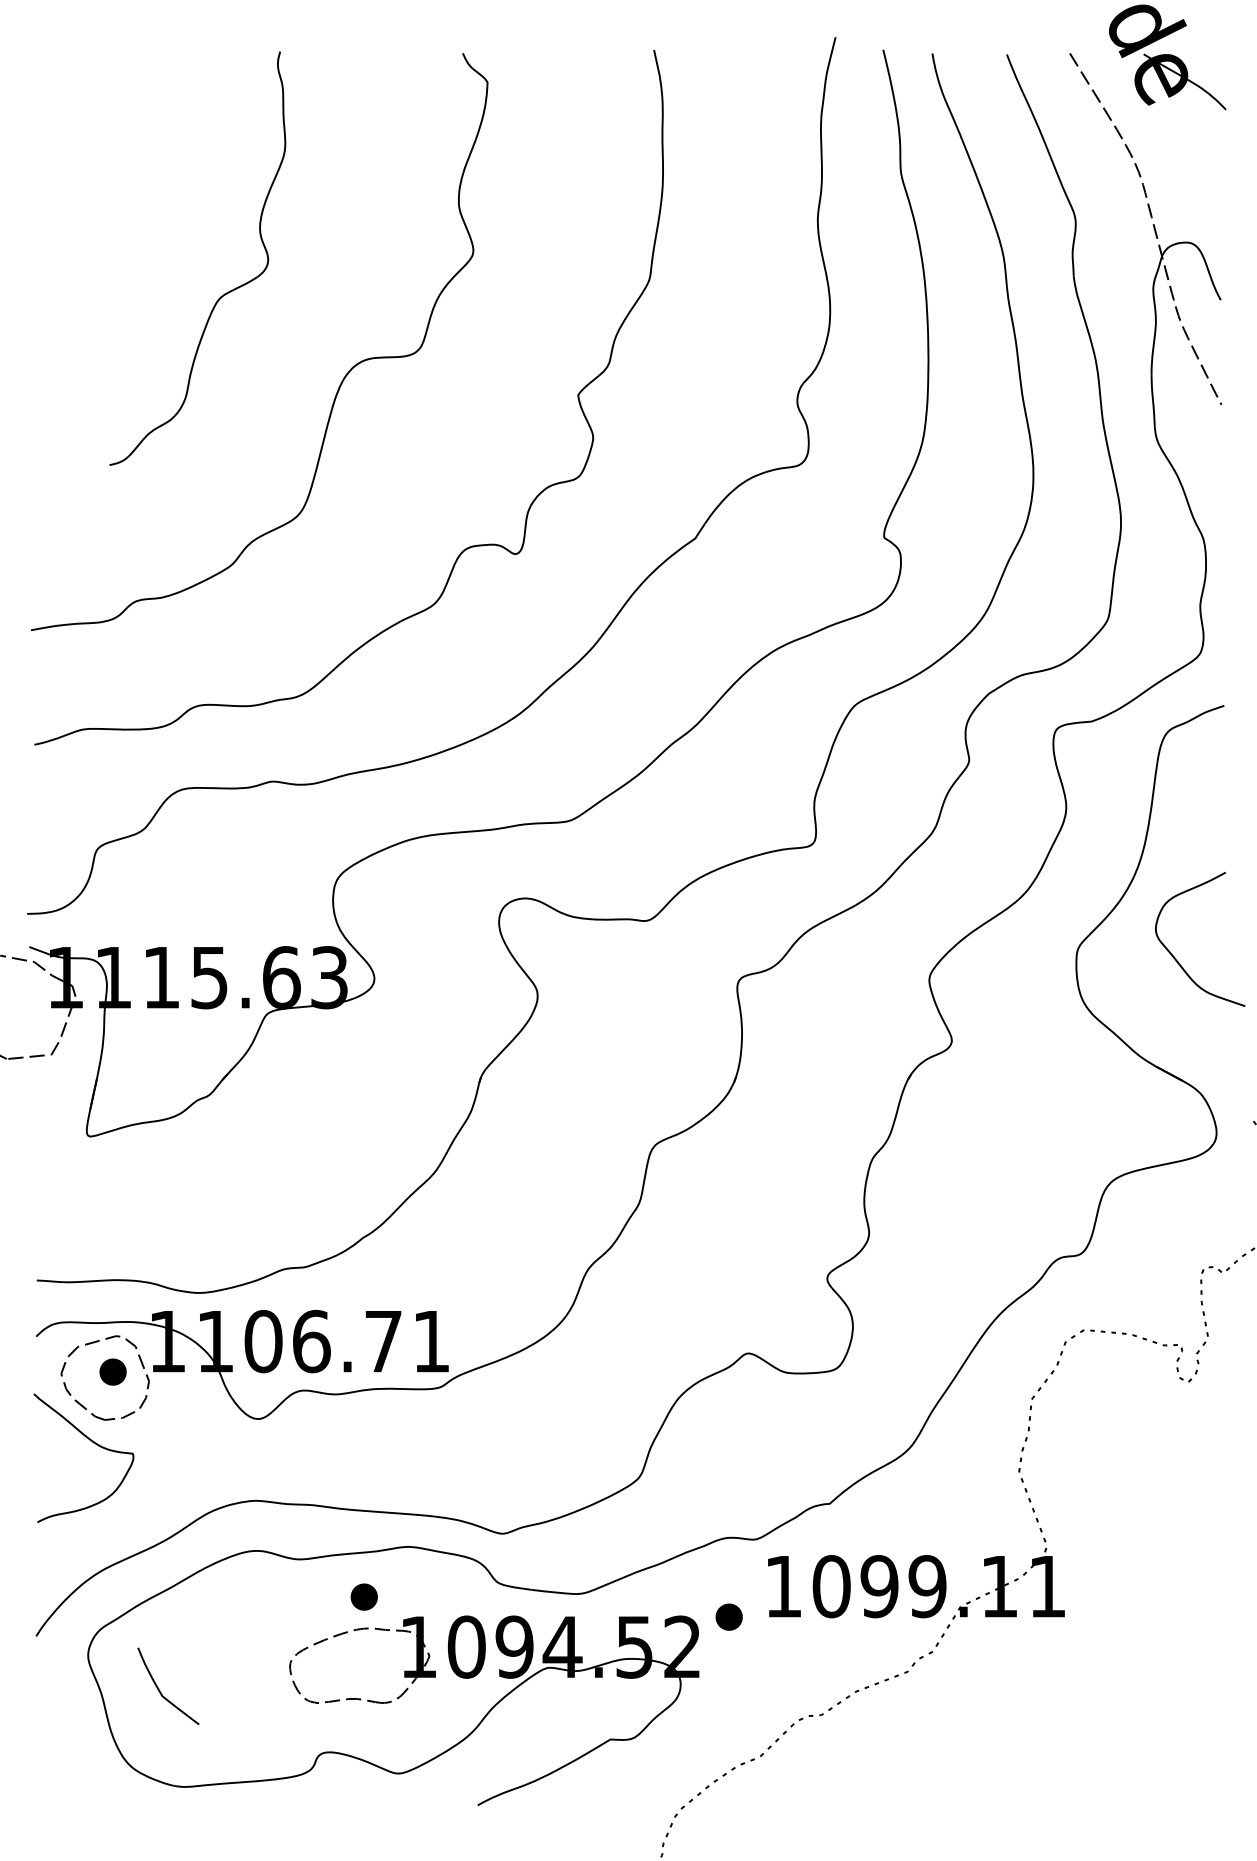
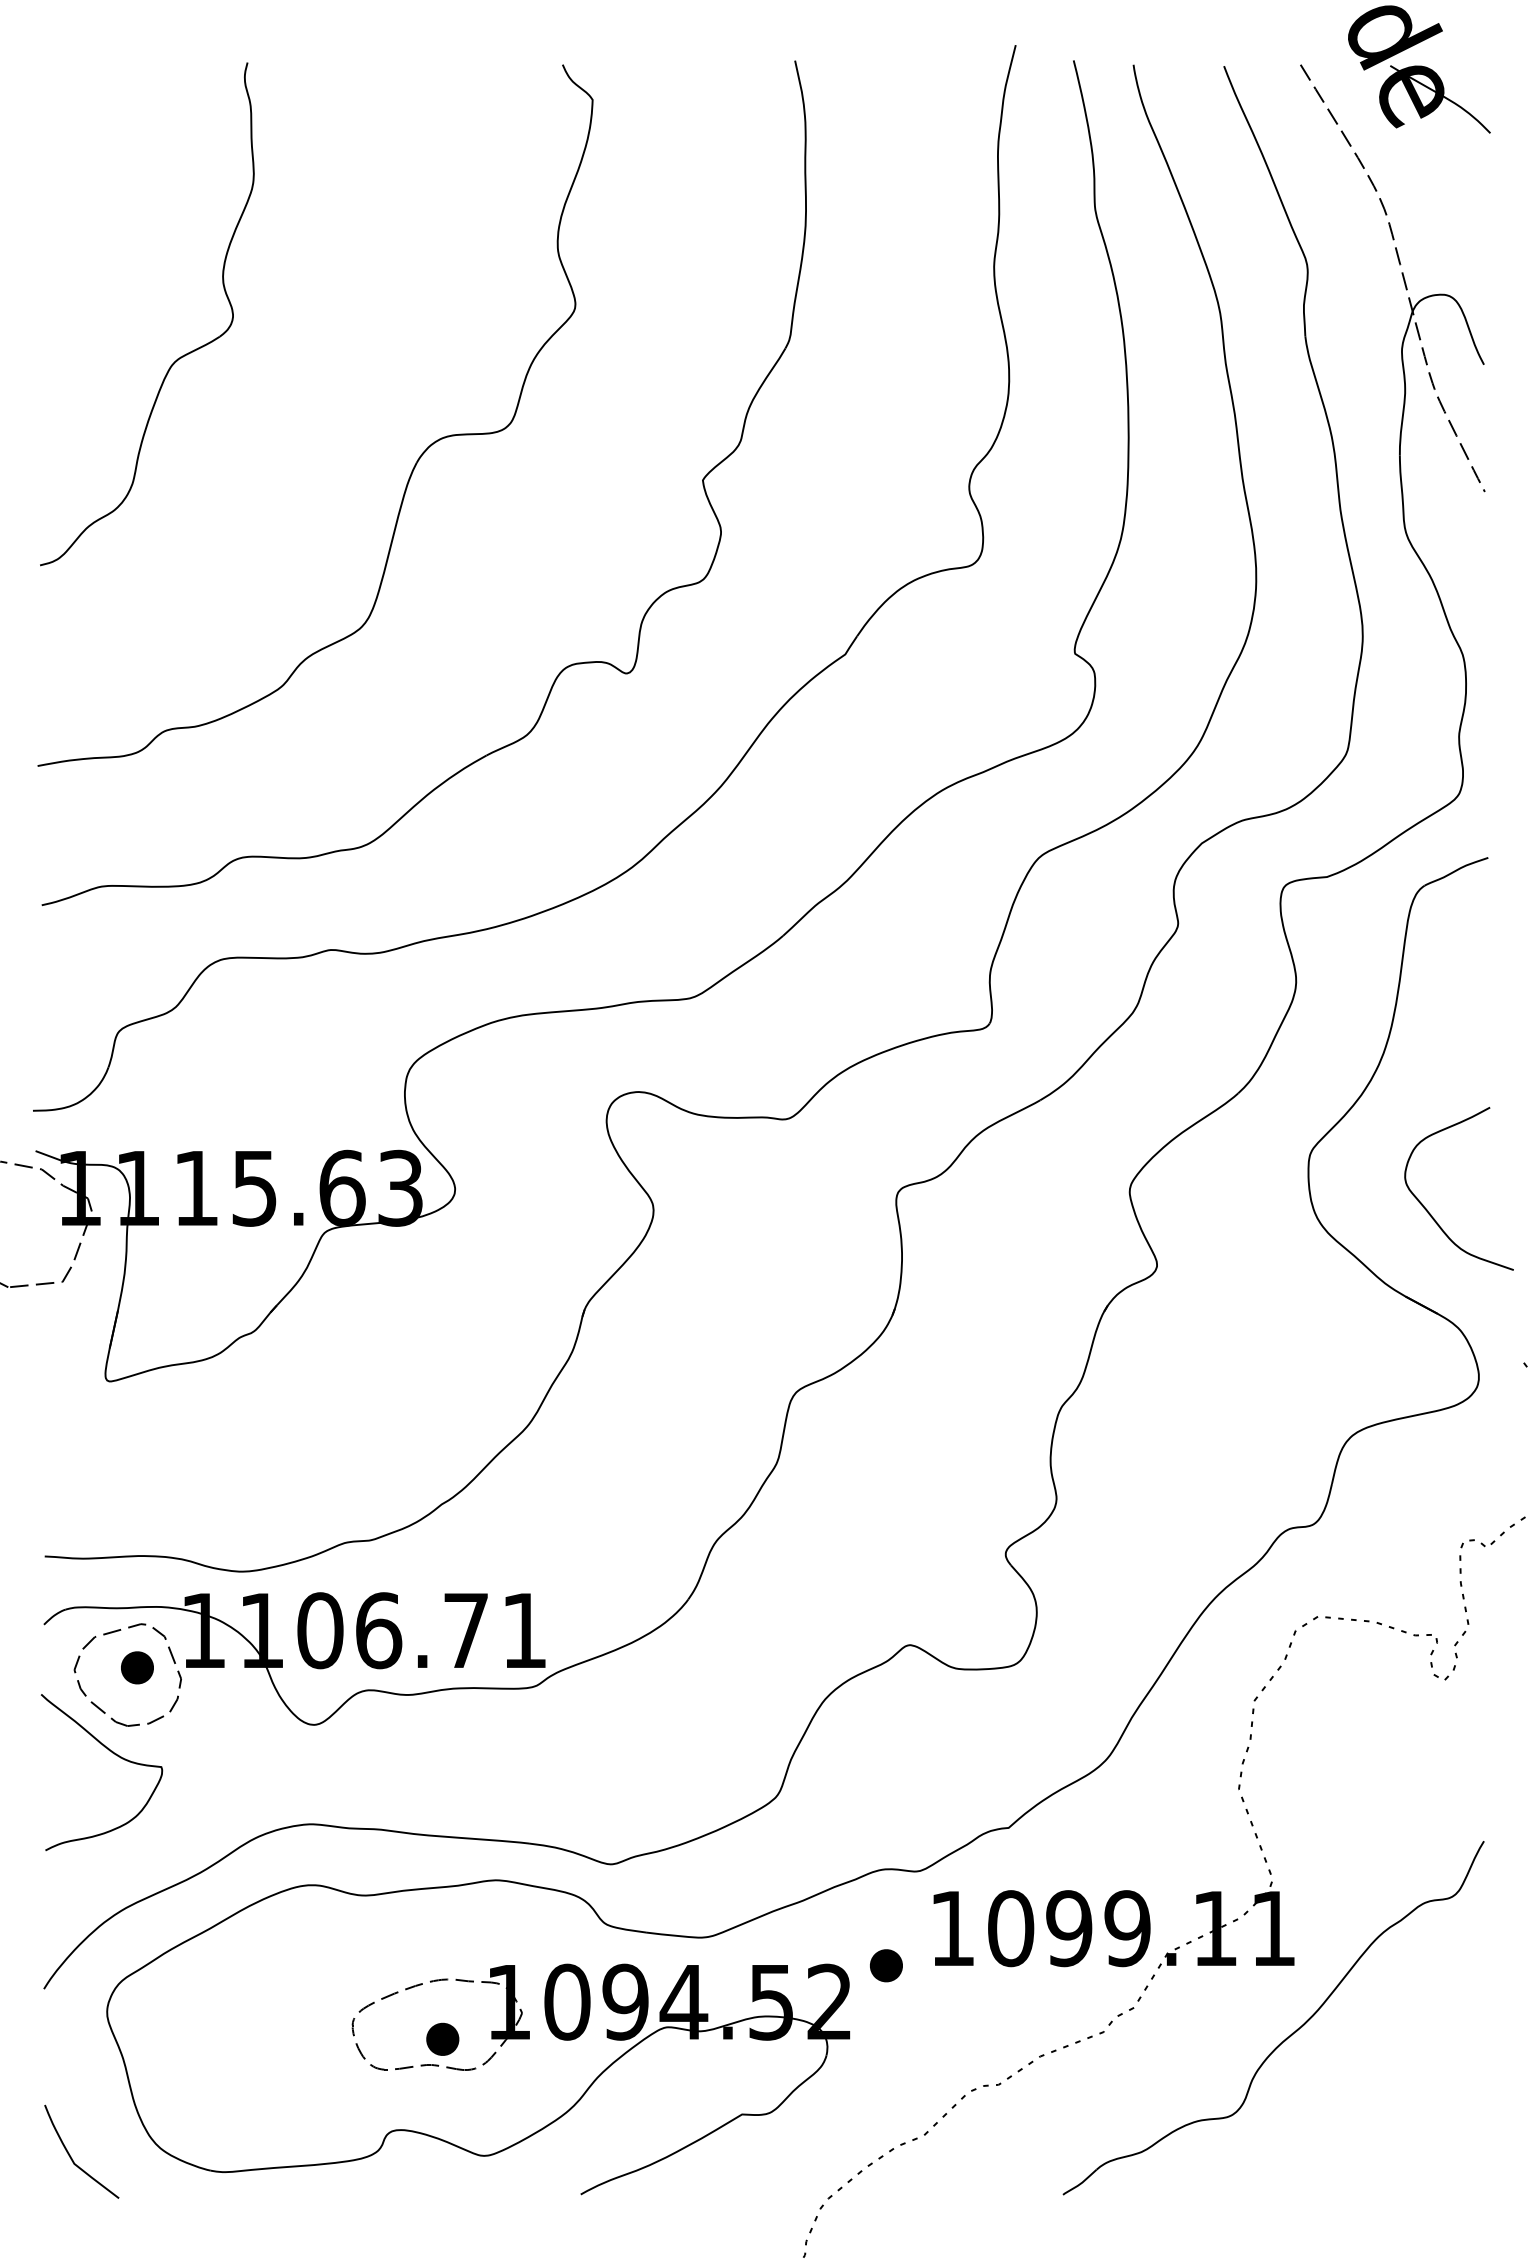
part: (222, 295) -> (177, 358), moved
curve: (1175, 957) -> (1428, 1210), moved
part: (364, 1596) -> (442, 2038), moved
part: (1058, 1676) -> (1286, 2037), added
curve: (160, 1690) -> (71, 2156), moved

